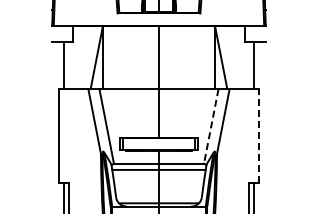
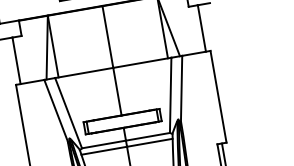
line: (211, 126) -> (170, 95), dashed -> solid
line: (258, 136) -> (218, 97), dashed -> solid

